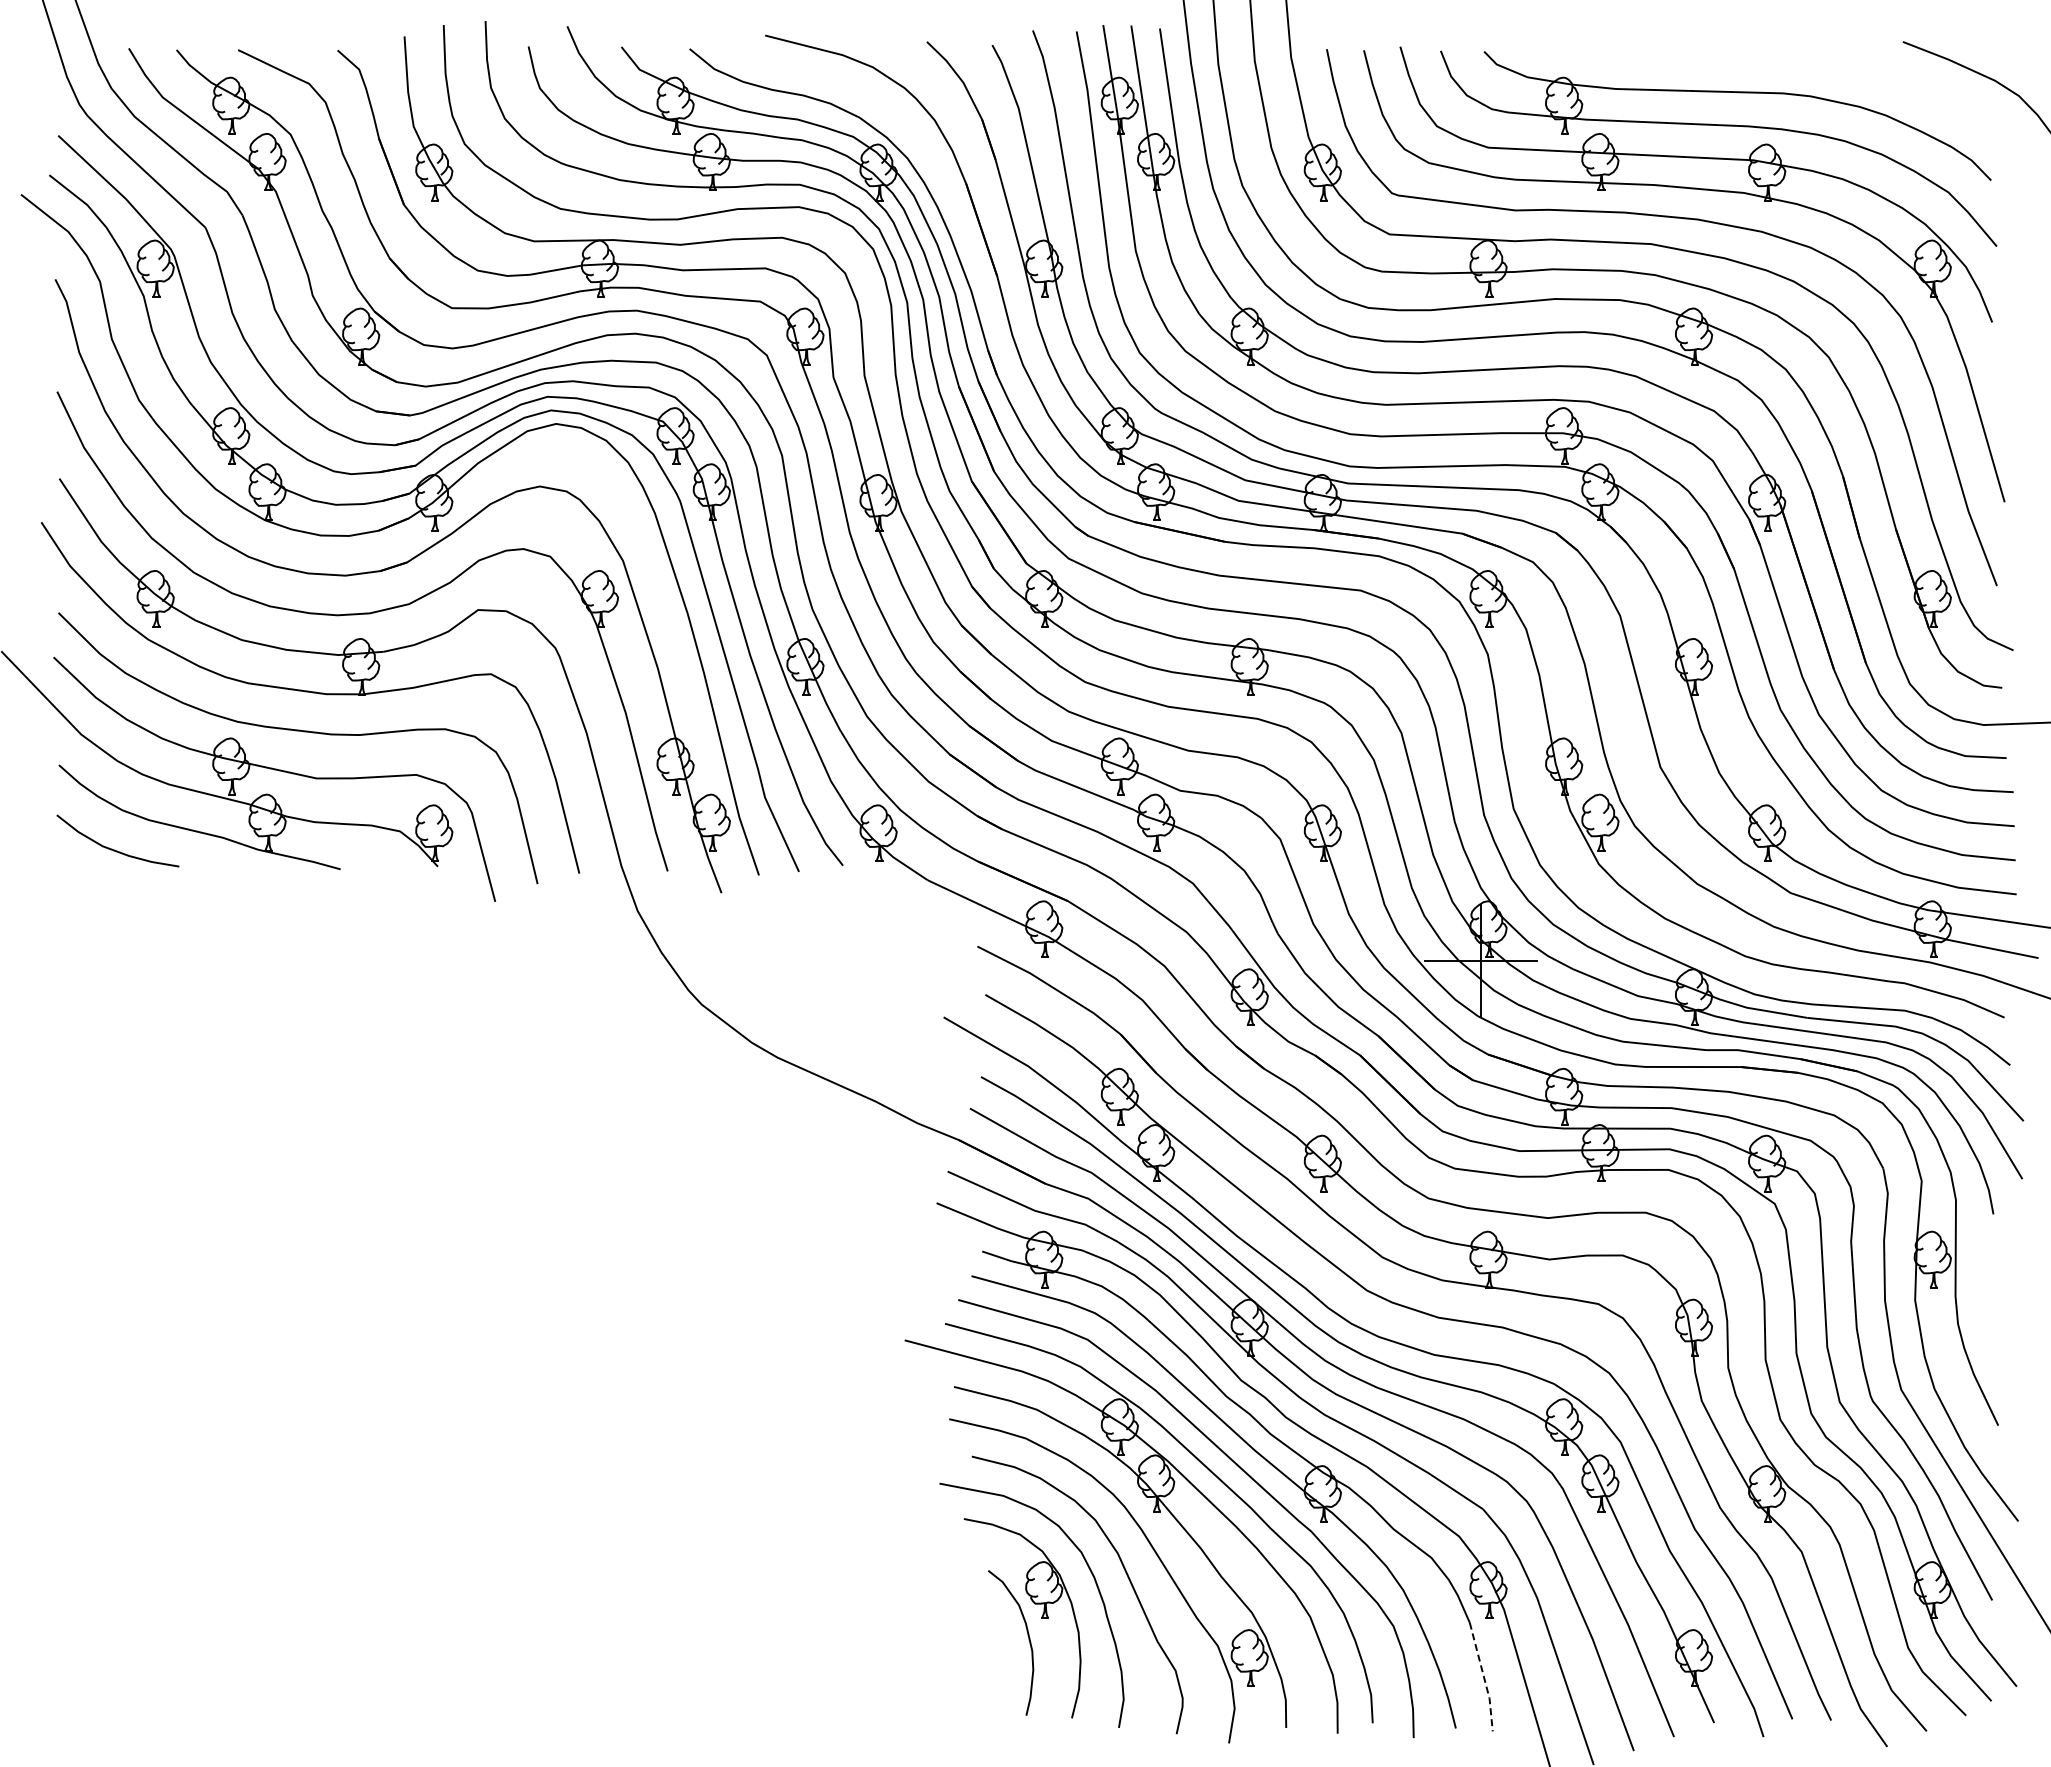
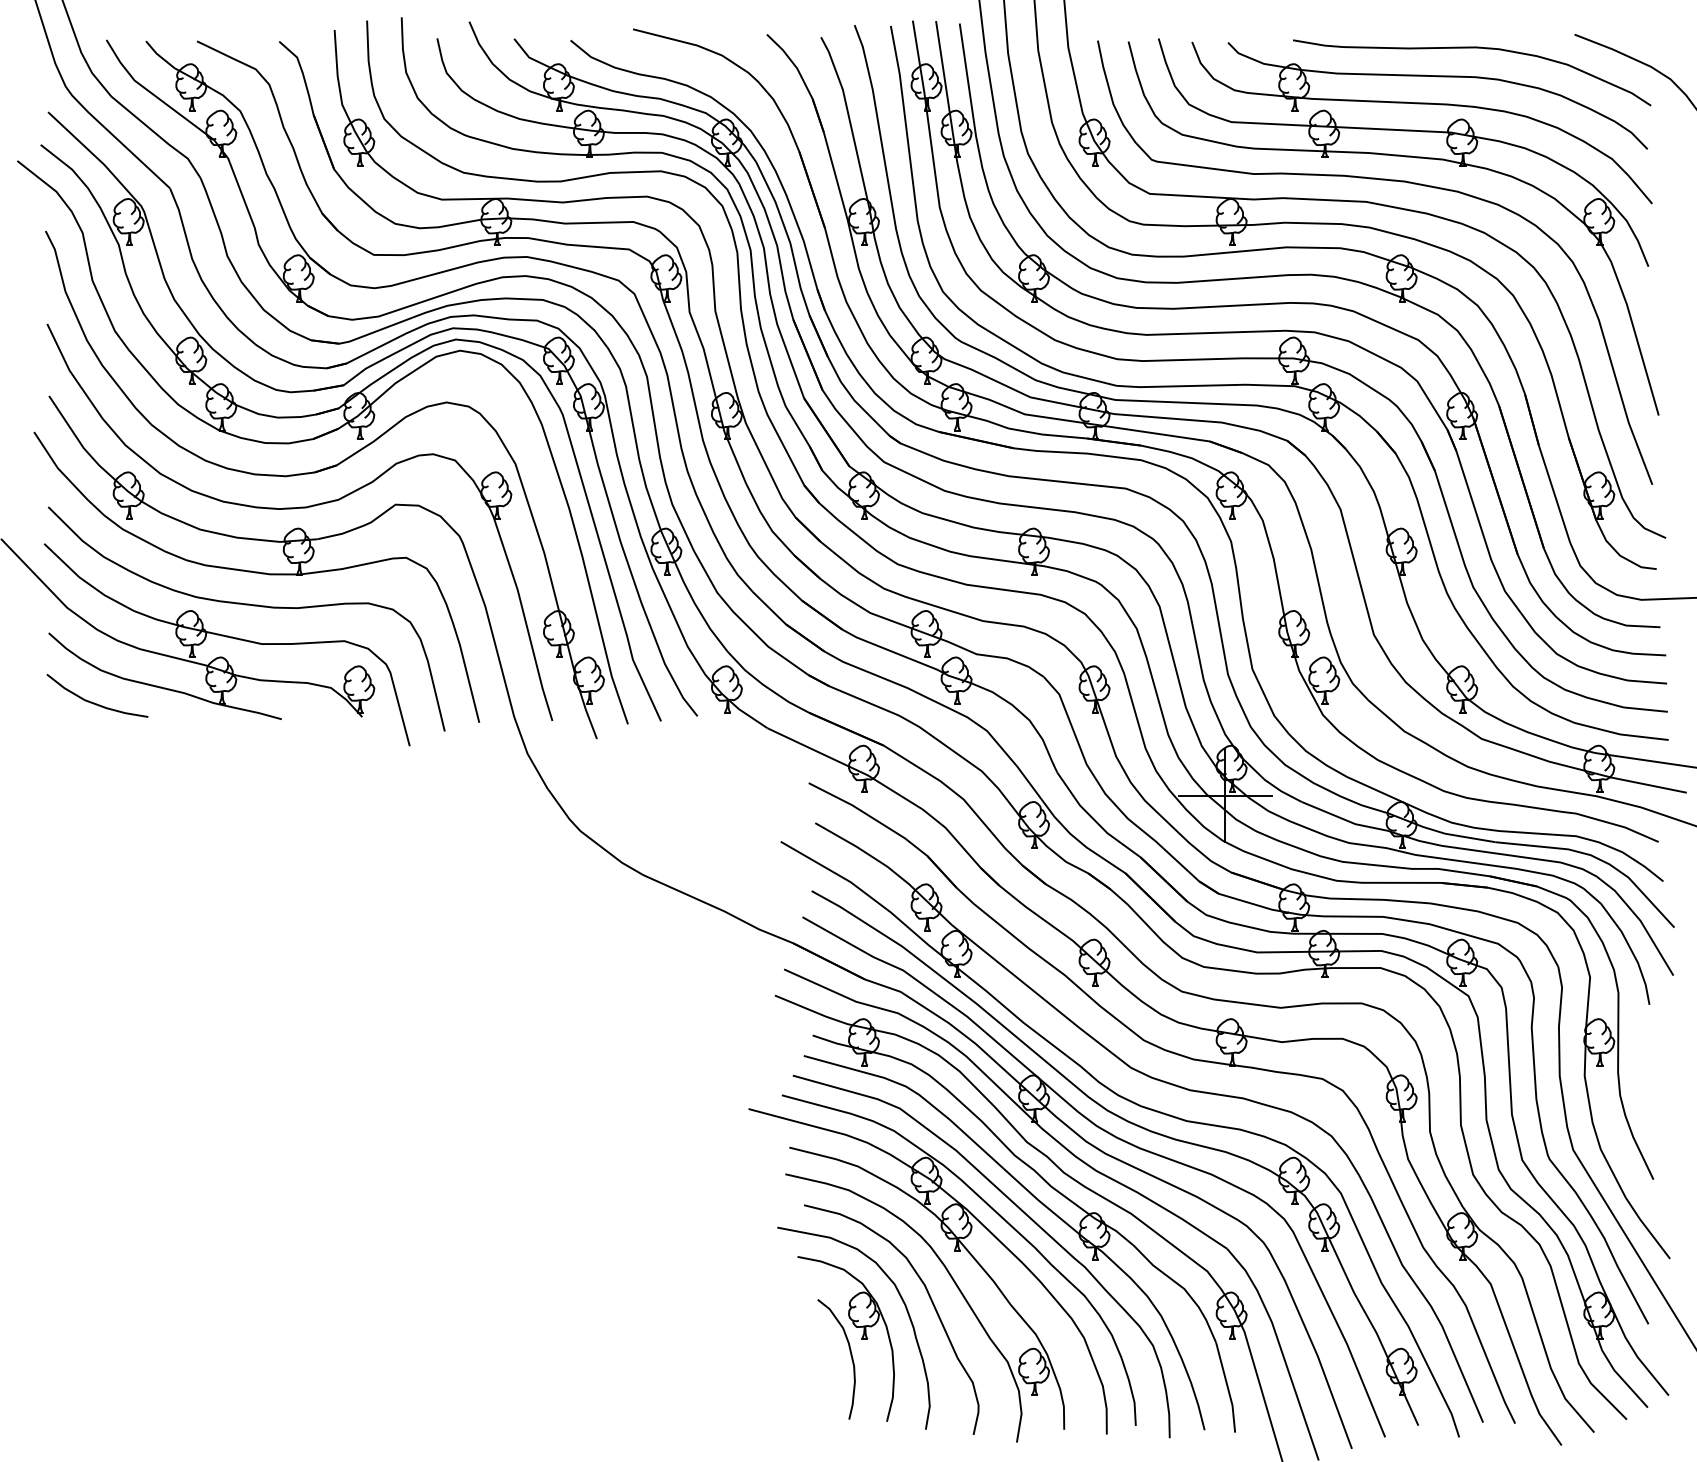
curve: (1778, 58) -> (1471, 48), added
line: (1484, 1677) -> (1228, 1388), dashed -> solid

